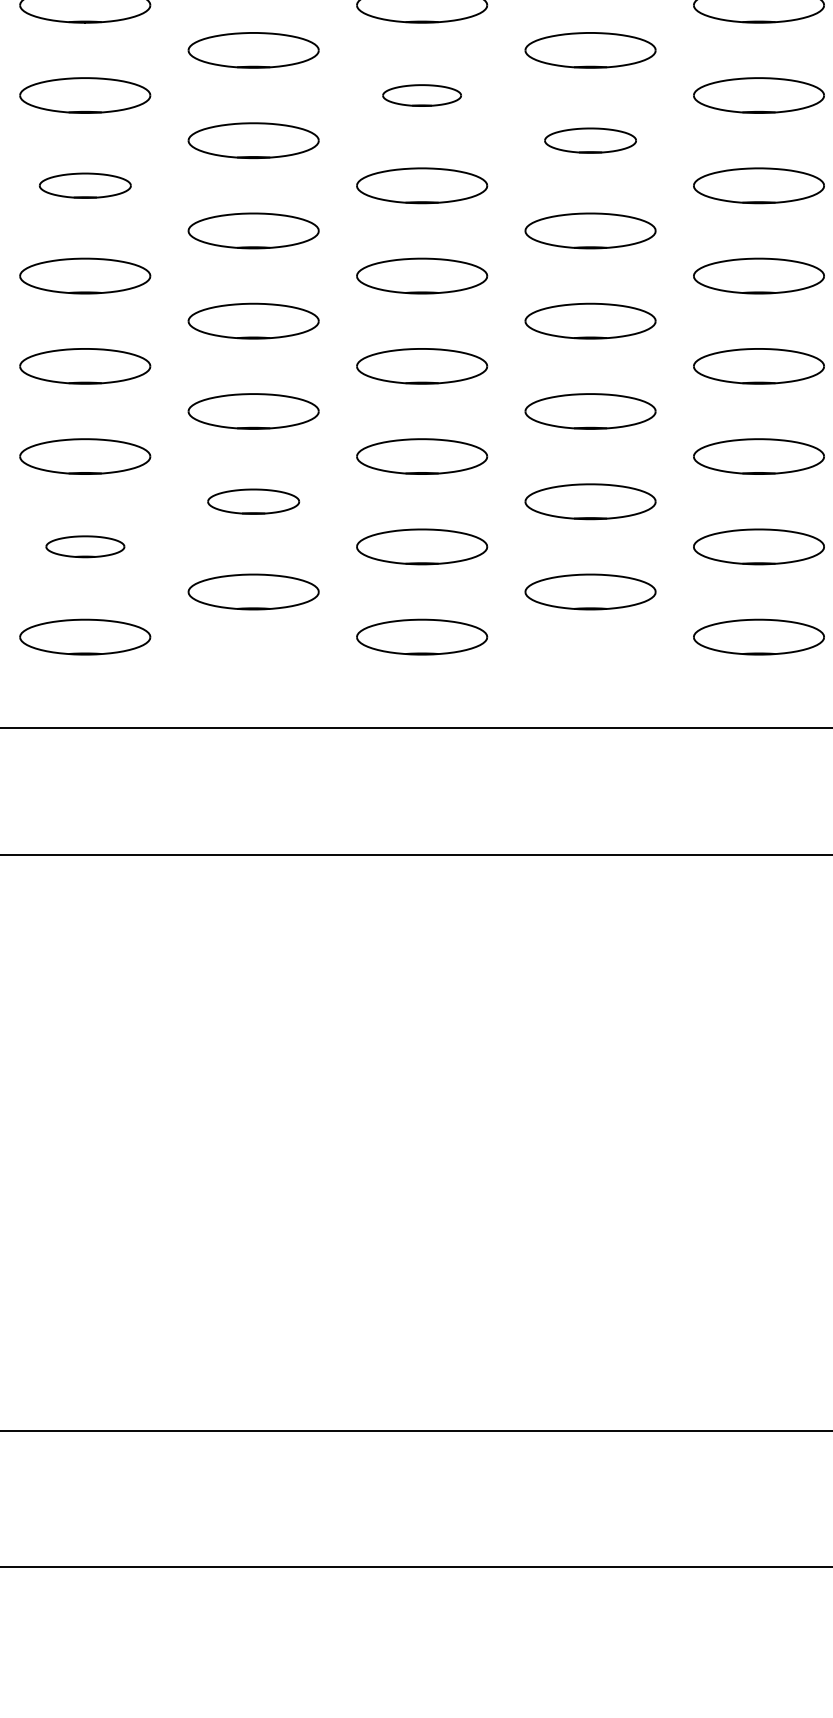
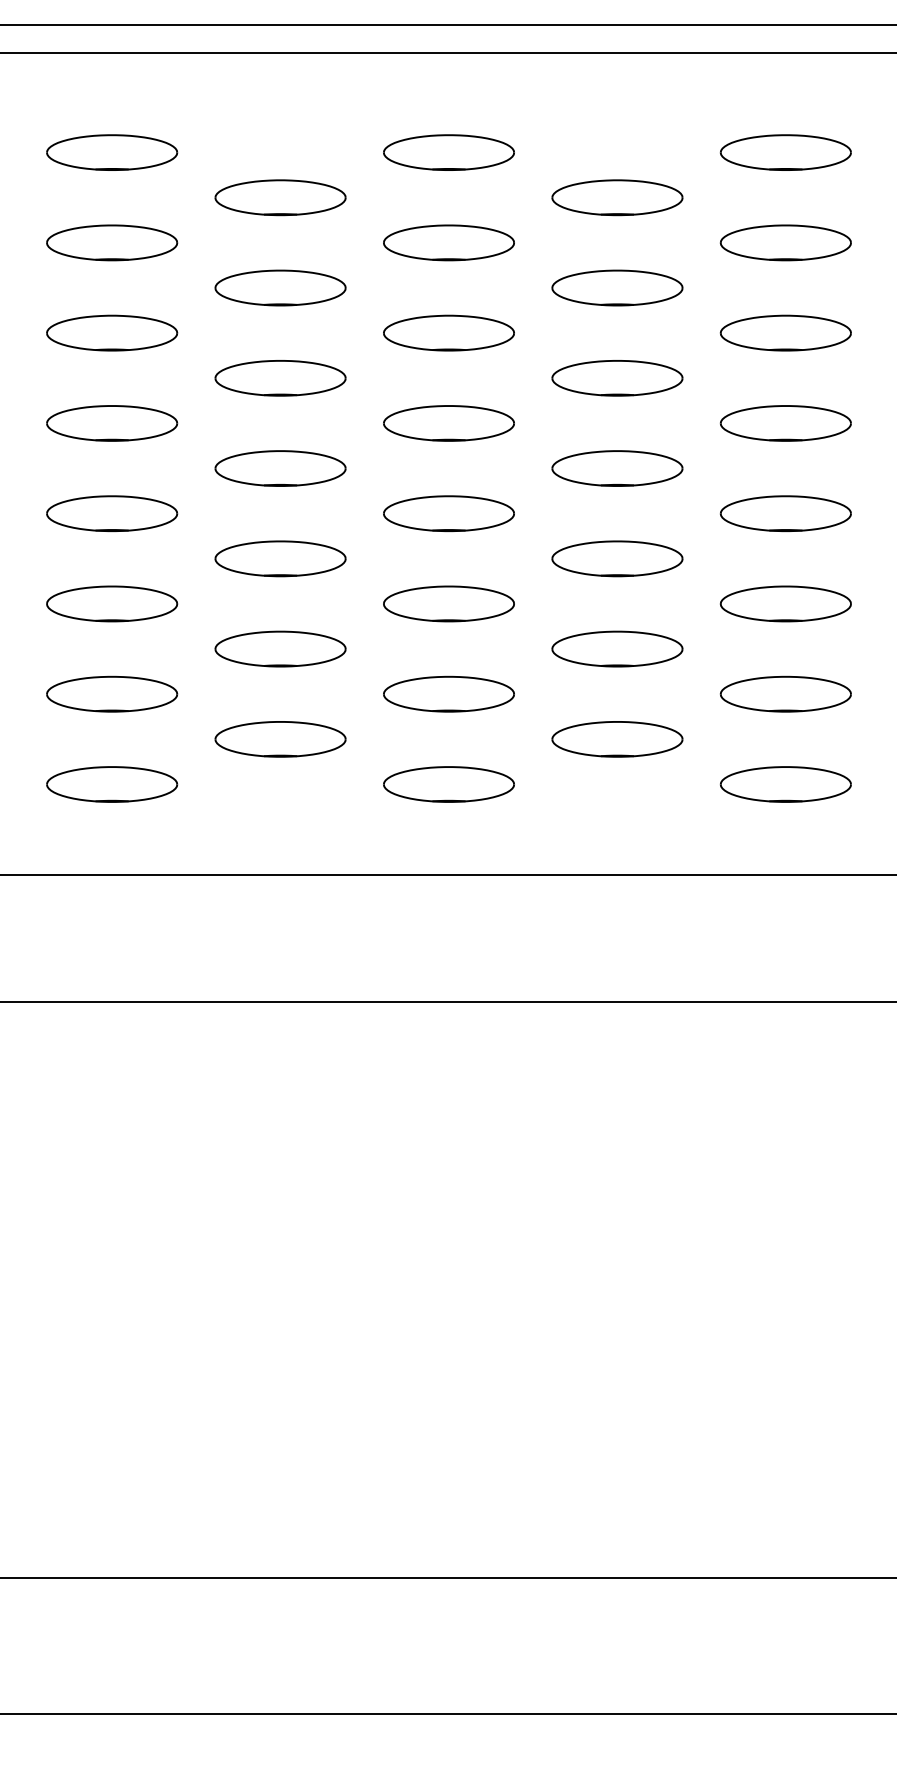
part: (421, 95) -> (448, 242), size x1.67
part: (590, 140) -> (617, 287), size x1.43
part: (85, 185) -> (112, 332), size x1.43
part: (253, 501) -> (280, 648), size x1.43
part: (85, 546) -> (112, 693), size x1.67

